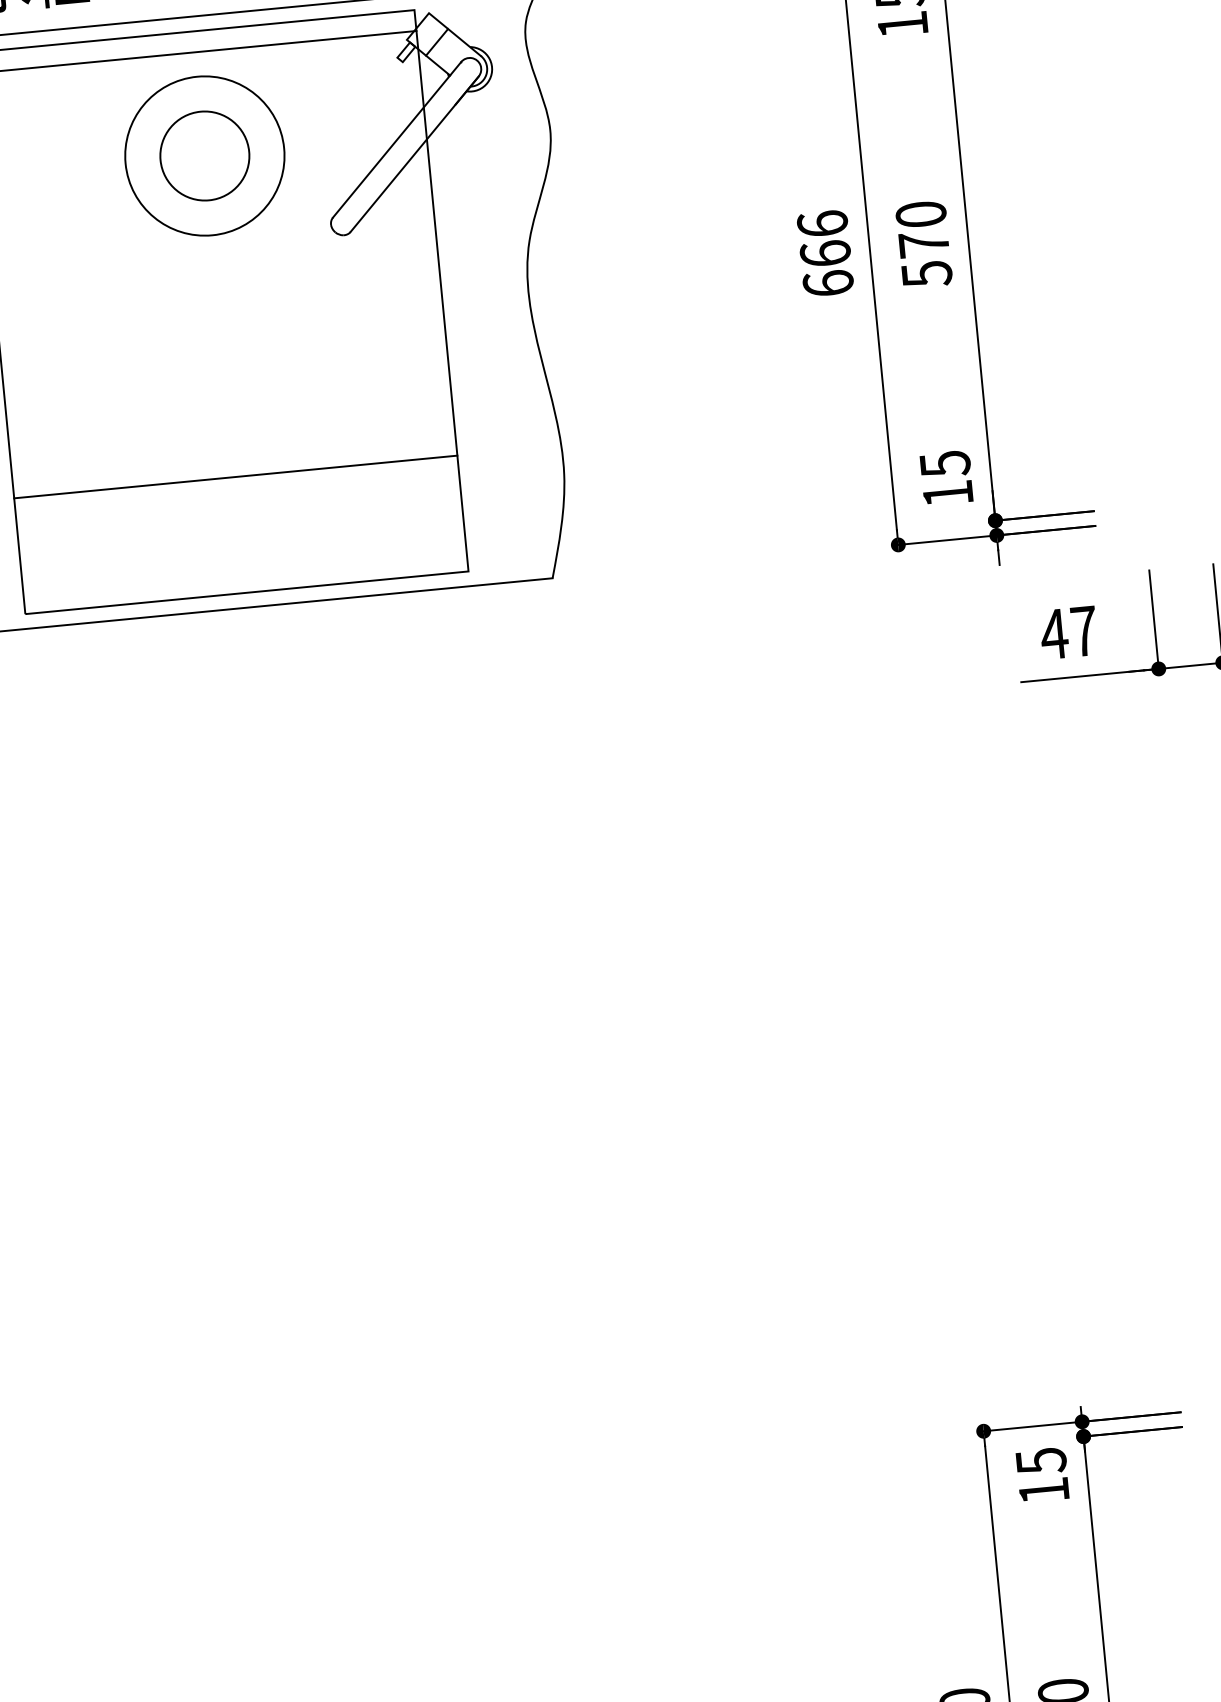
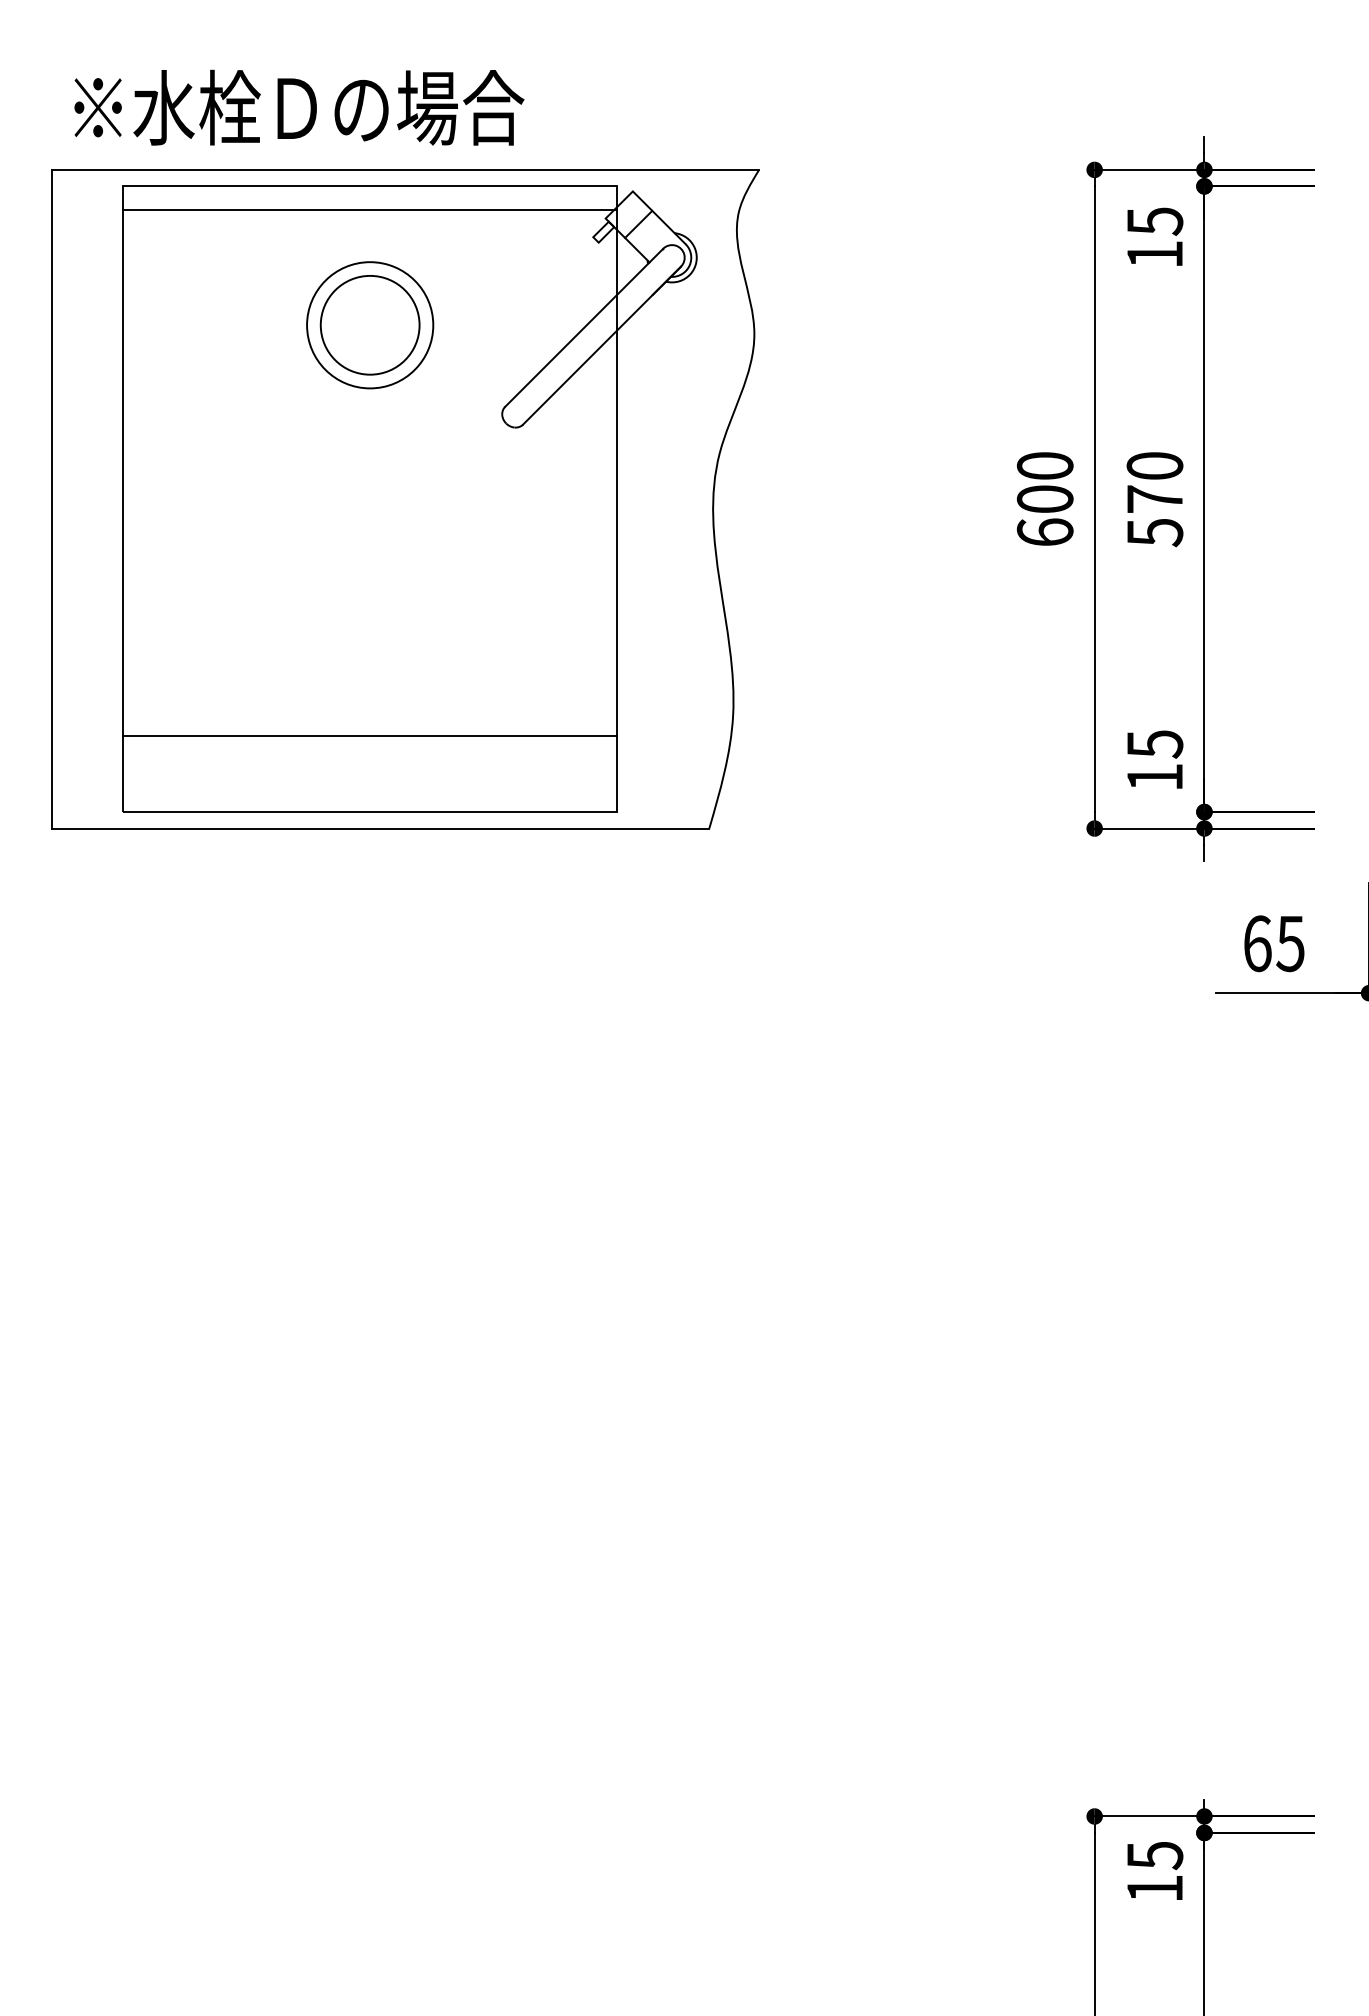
circle: (205, 156) -> (370, 325), size x0.71
text: (823, 238) -> (1044, 482), 666 -> 600
line: (236, 477) -> (370, 736), moved
text: (1068, 632) -> (1273, 943), 47 -> 65

